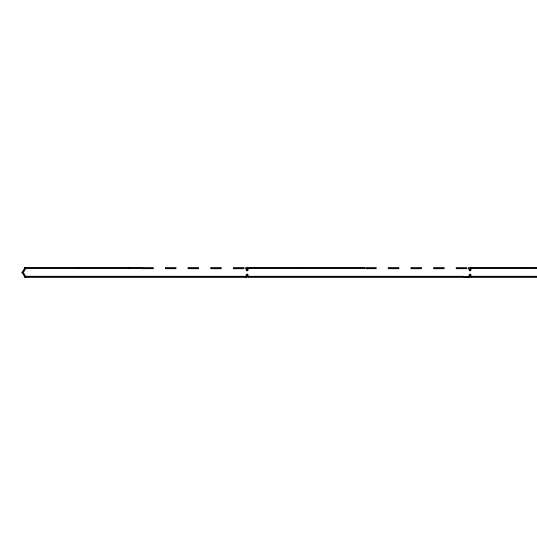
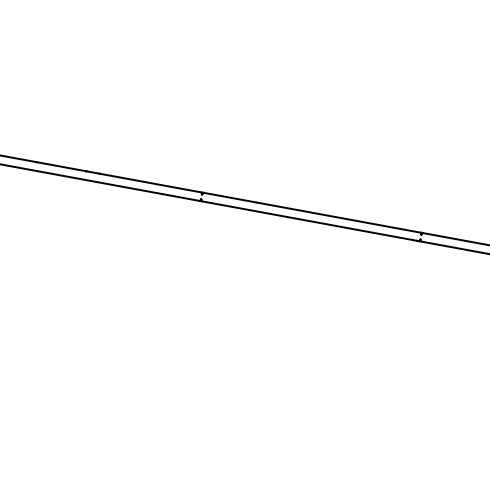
line: (194, 268) -> (150, 183), dashed -> solid
line: (417, 268) -> (370, 223), dashed -> solid

